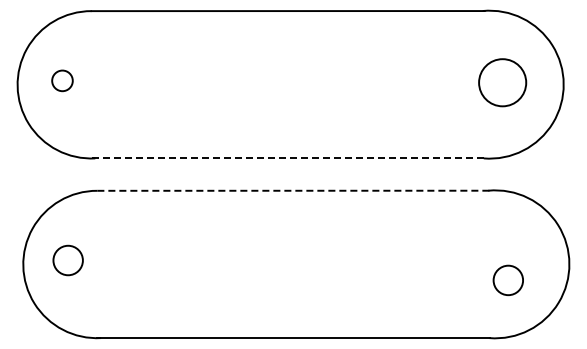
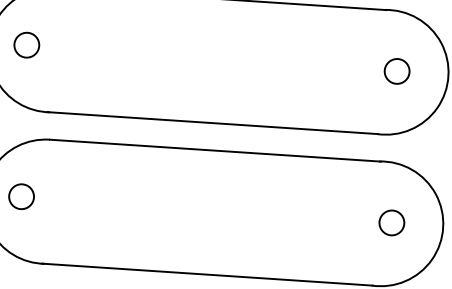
circle: (62, 80) -> (26, 44), size x1.43
circle: (502, 82) -> (397, 71), size x0.62
line: (288, 158) -> (212, 123), dashed -> solid
line: (293, 190) -> (215, 150), dashed -> solid
circle: (507, 280) -> (391, 222), moved

